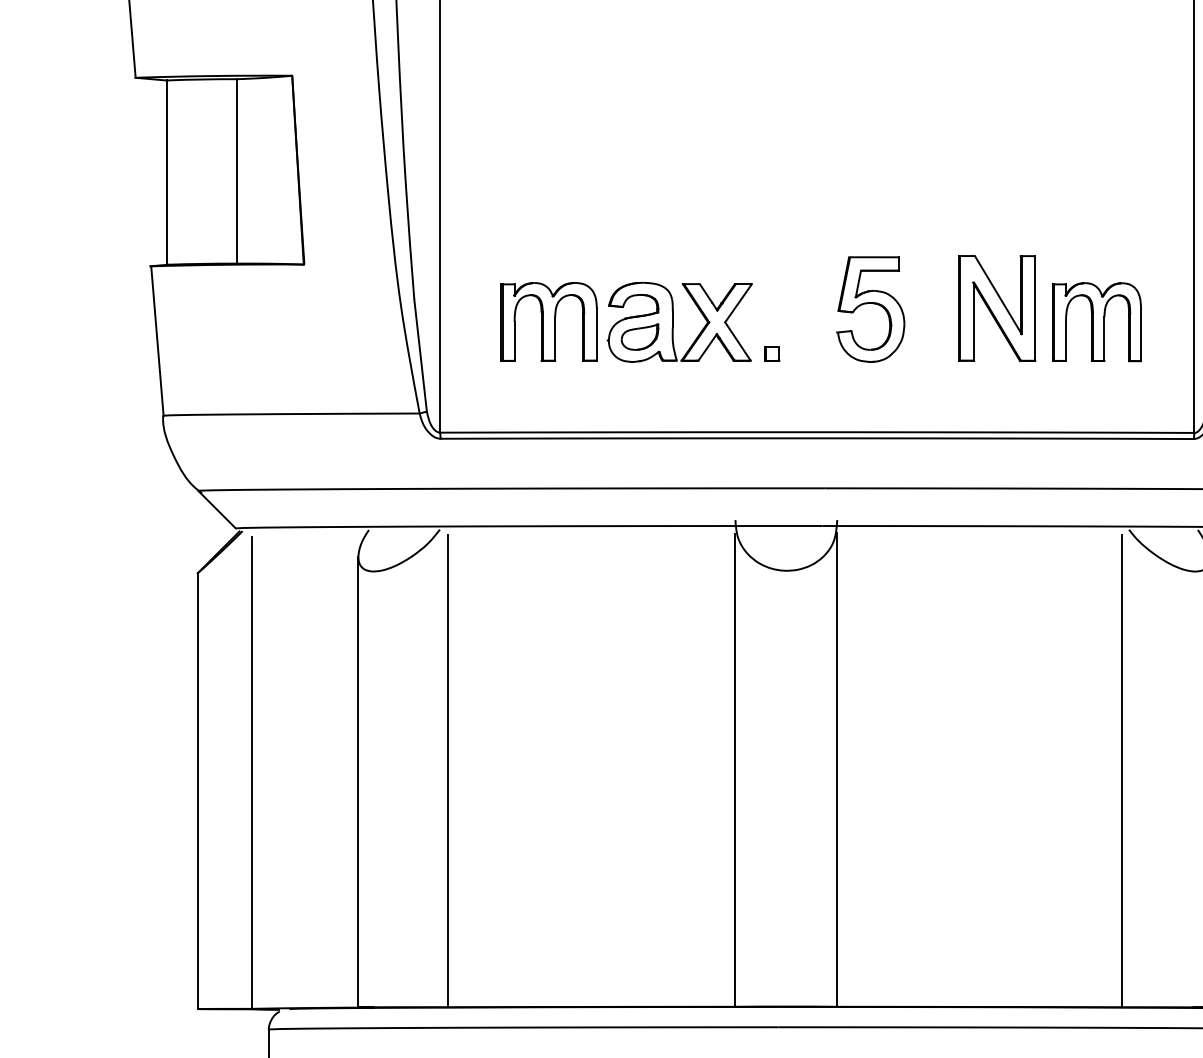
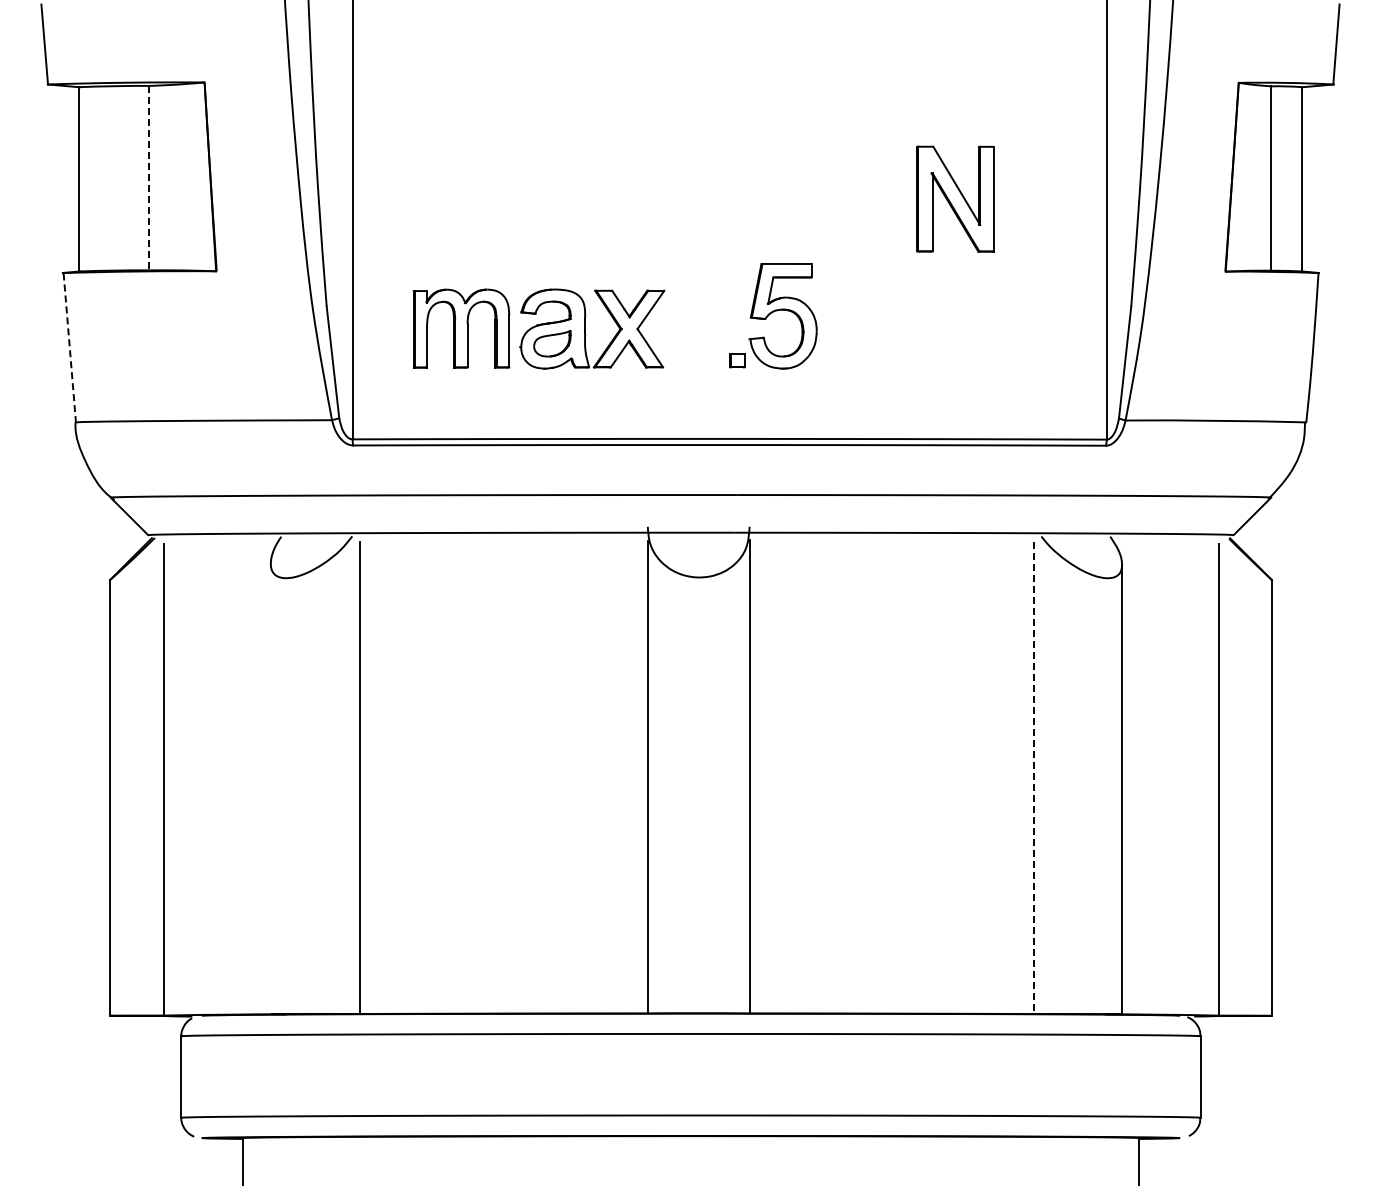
line: (237, 171) -> (149, 178), solid -> dashed
part: (997, 307) -> (955, 198), moved
part: (1097, 321) -> (1009, 328), removed
line: (157, 341) -> (69, 348), solid -> dashed
part: (772, 353) -> (737, 360), moved
line: (1121, 771) -> (1033, 778), solid -> dashed
line: (358, 781) -> (270, 788), removed

